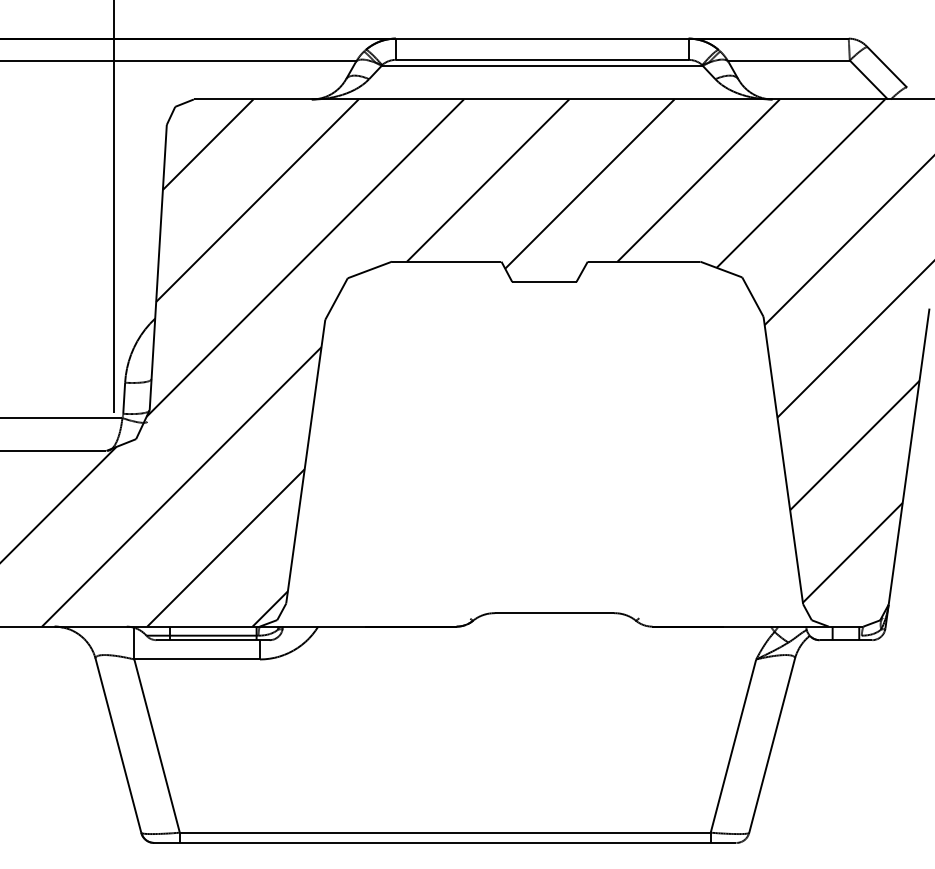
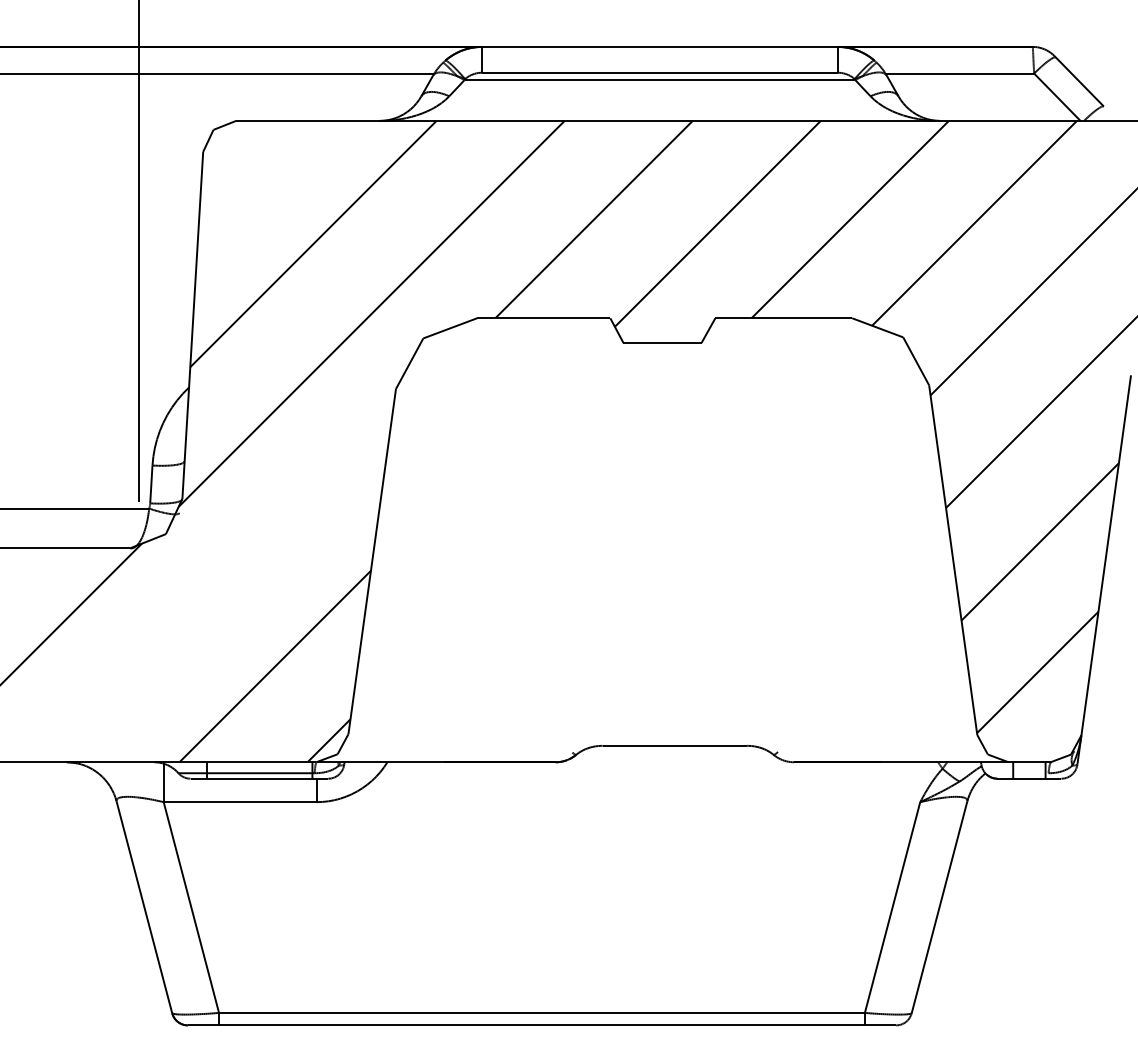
line: (208, 144) -> (253, 175), removed
line: (181, 487) -> (221, 592), removed

